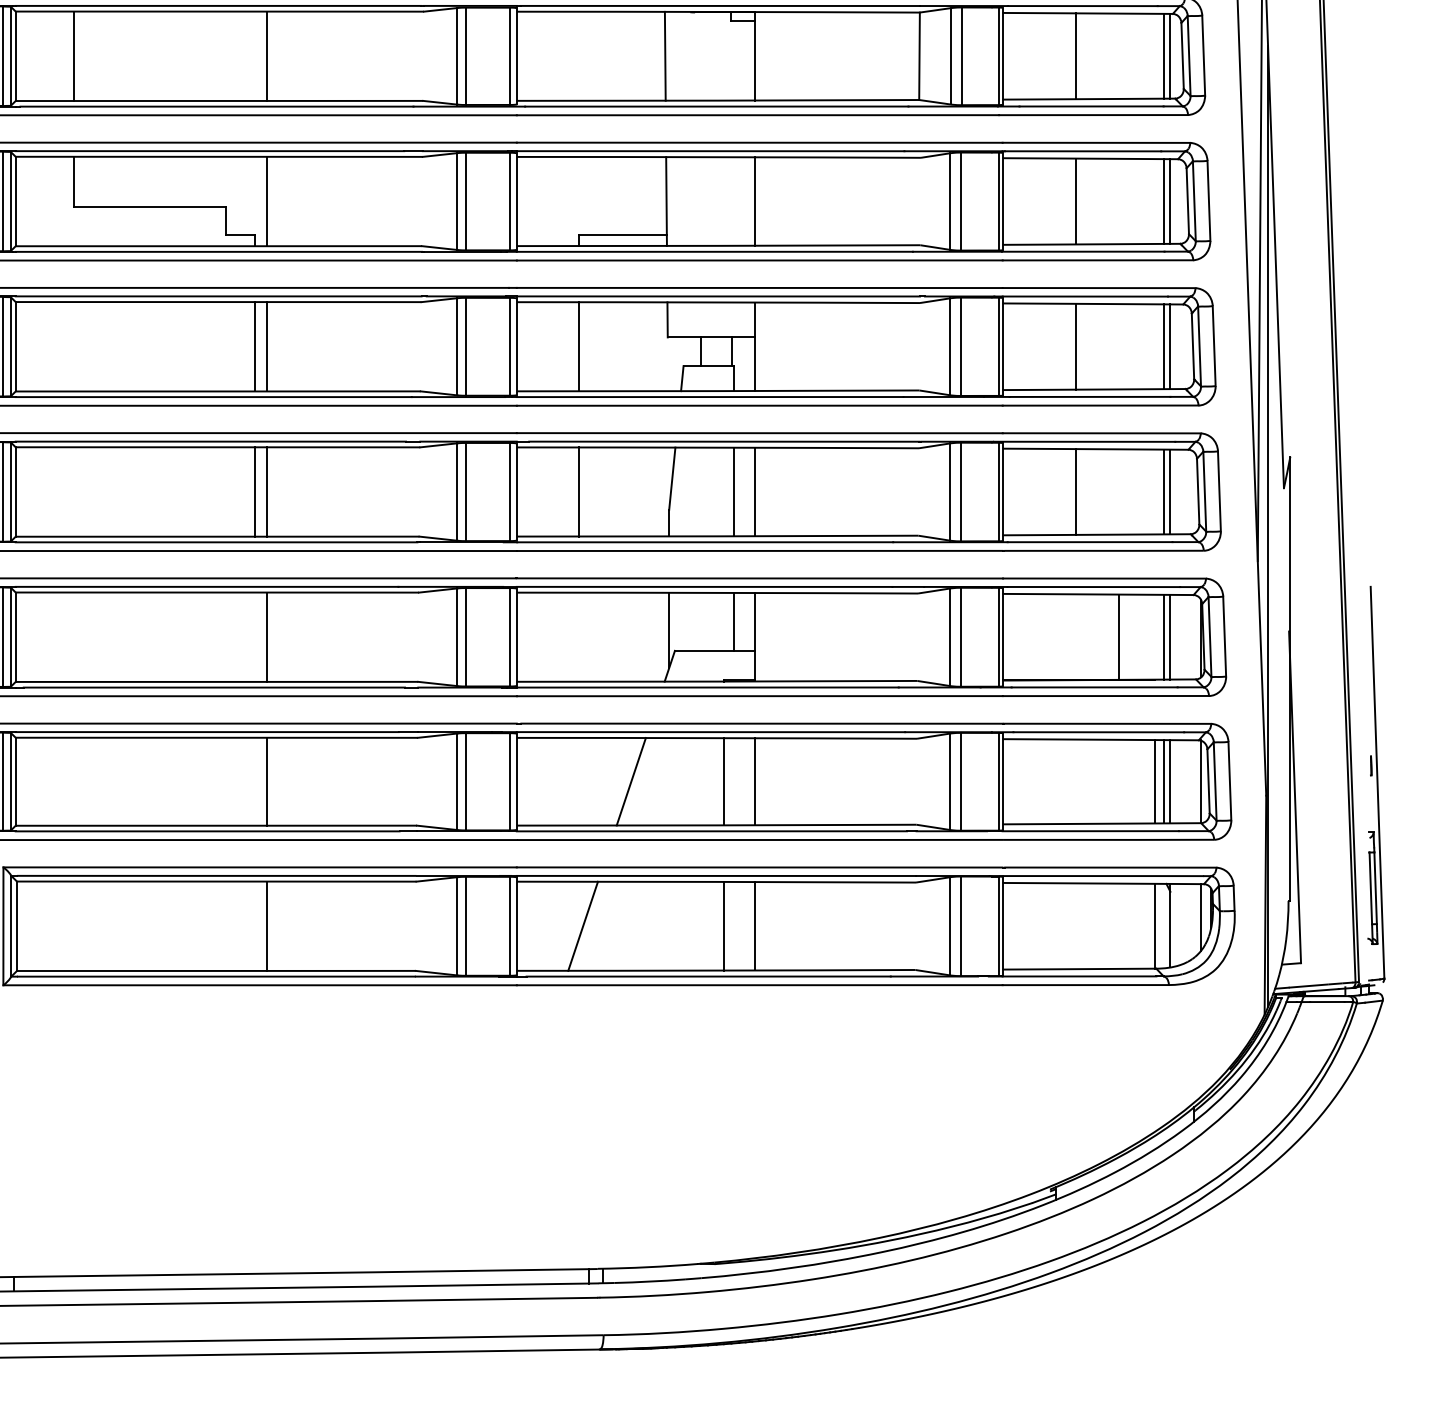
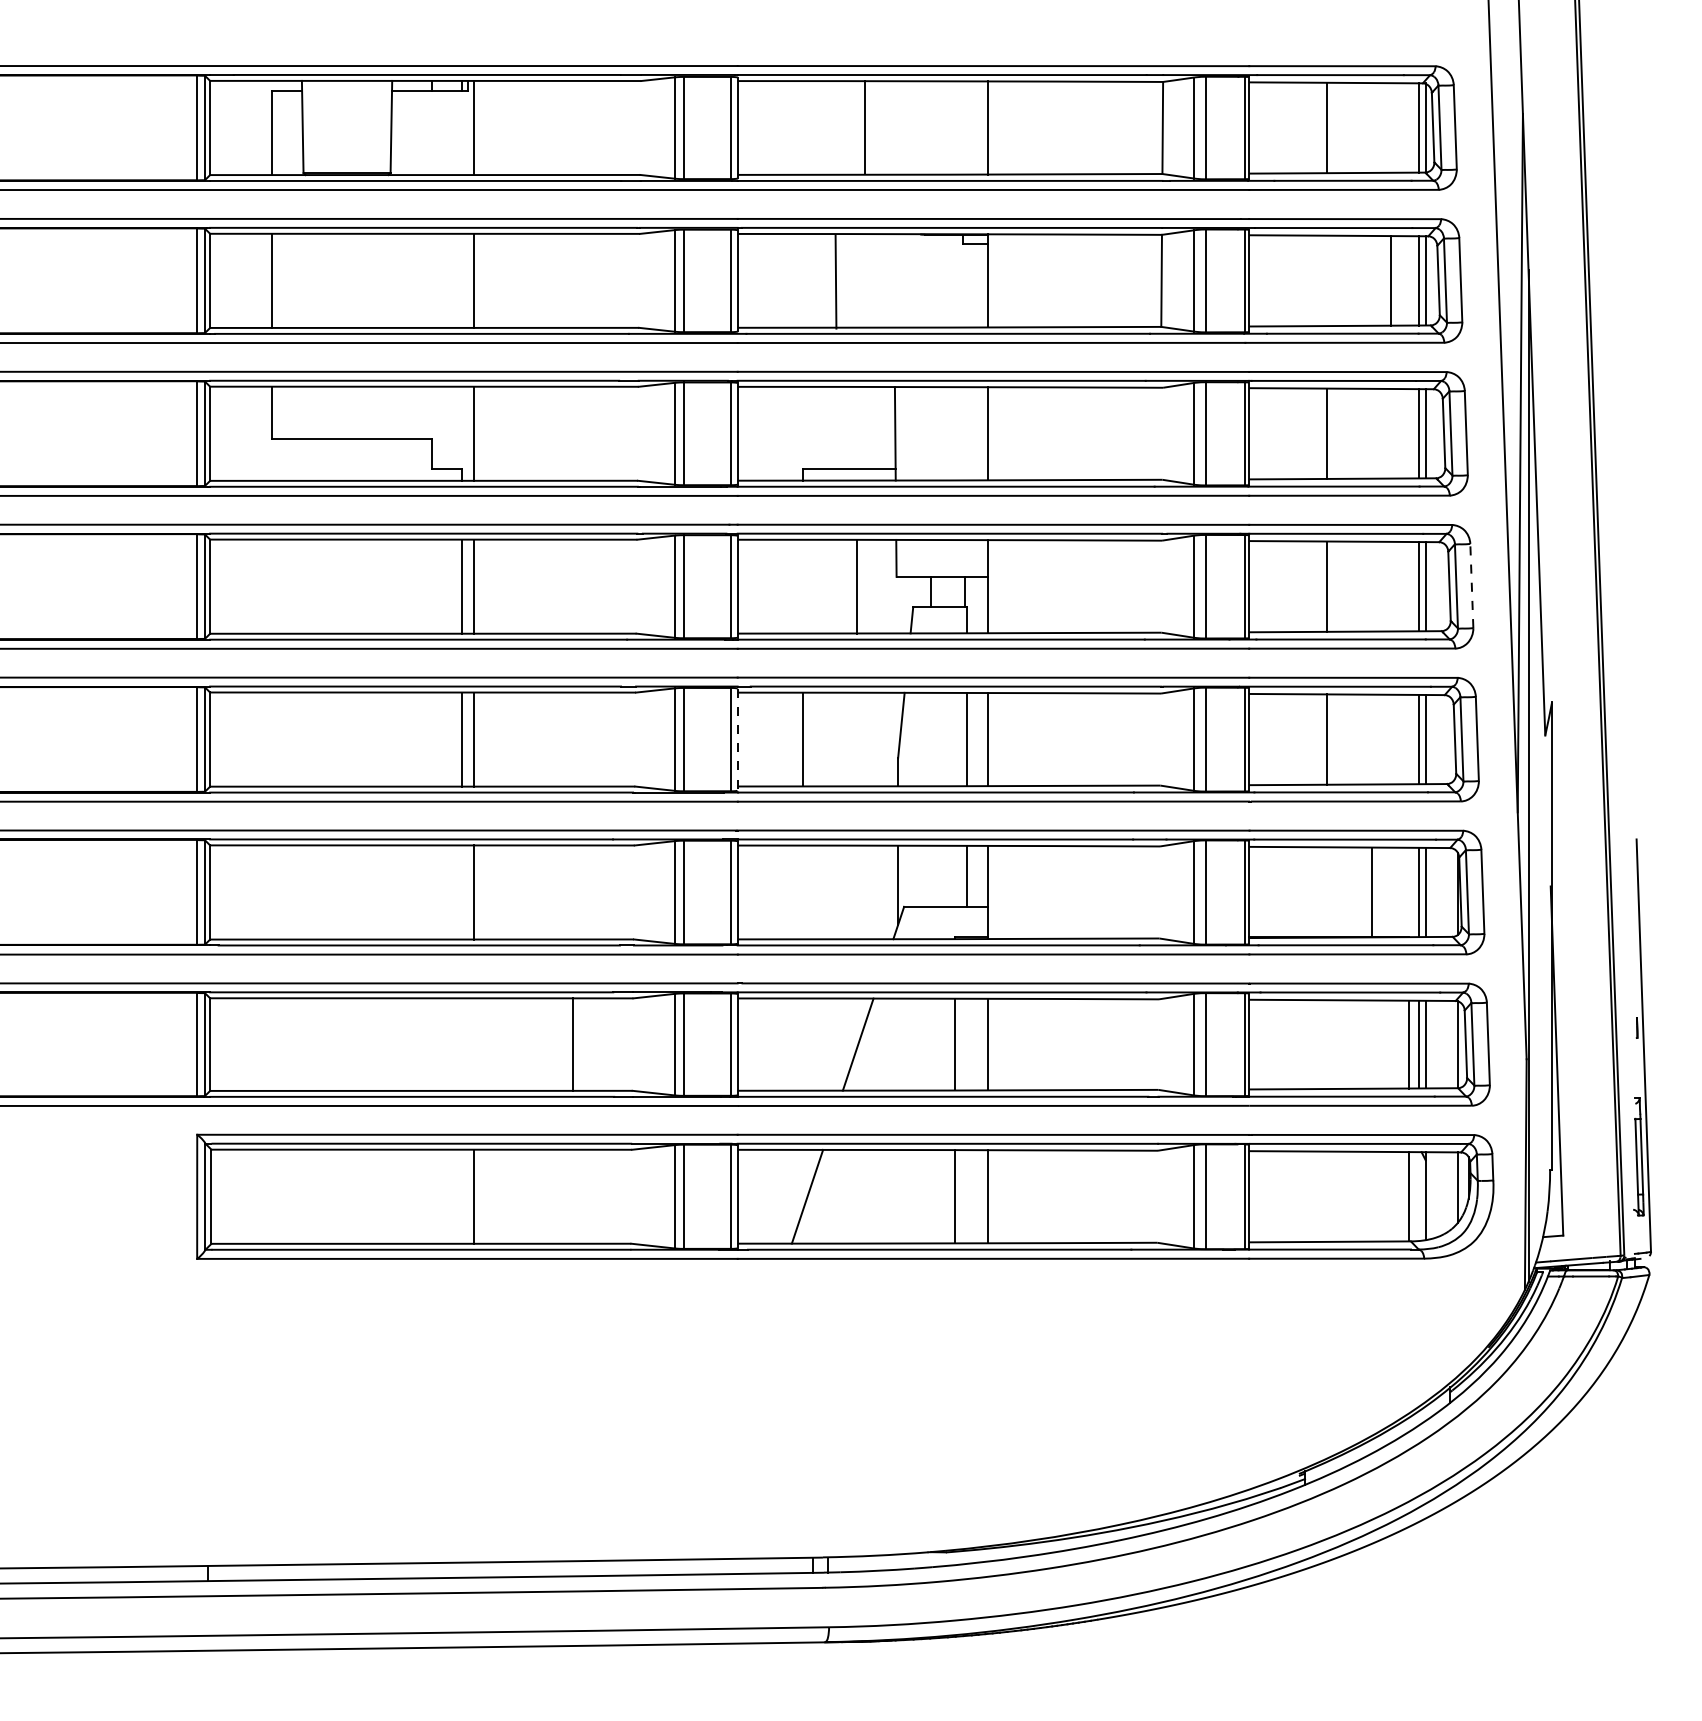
line: (664, 55) -> (835, 281), moved
line: (1076, 55) -> (1390, 280), moved
line: (1213, 345) -> (1471, 585), solid -> dashed
line: (578, 346) -> (856, 586), moved
line: (516, 492) -> (737, 740), solid -> dashed
line: (266, 781) -> (573, 1044), moved

